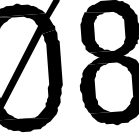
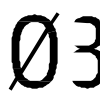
fill: (95, 31) -> (78, 33), removed
fill: (97, 88) -> (77, 66), removed

